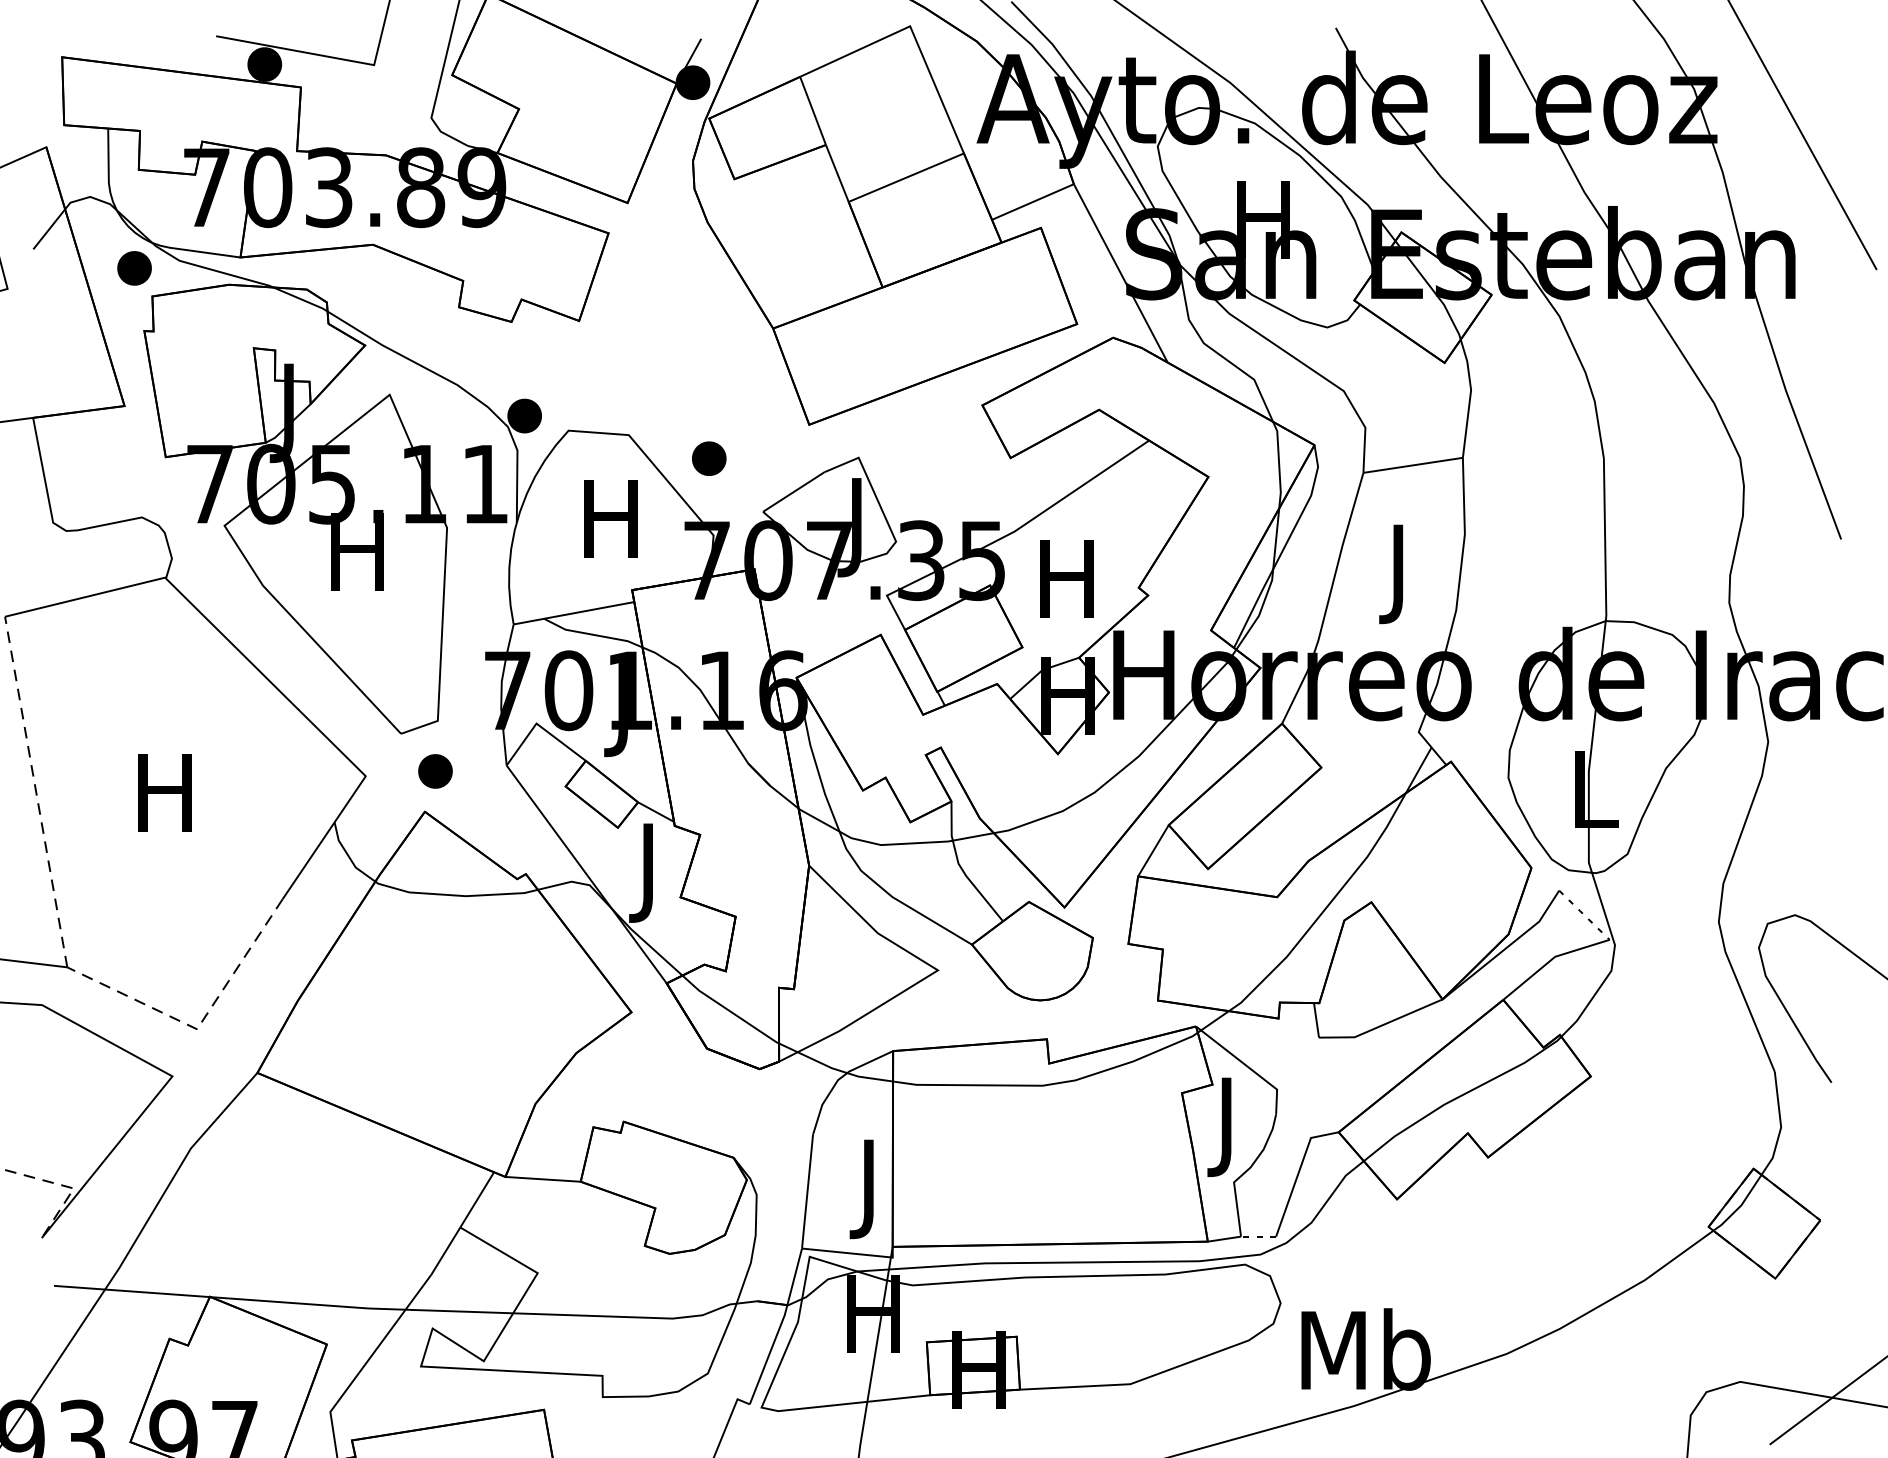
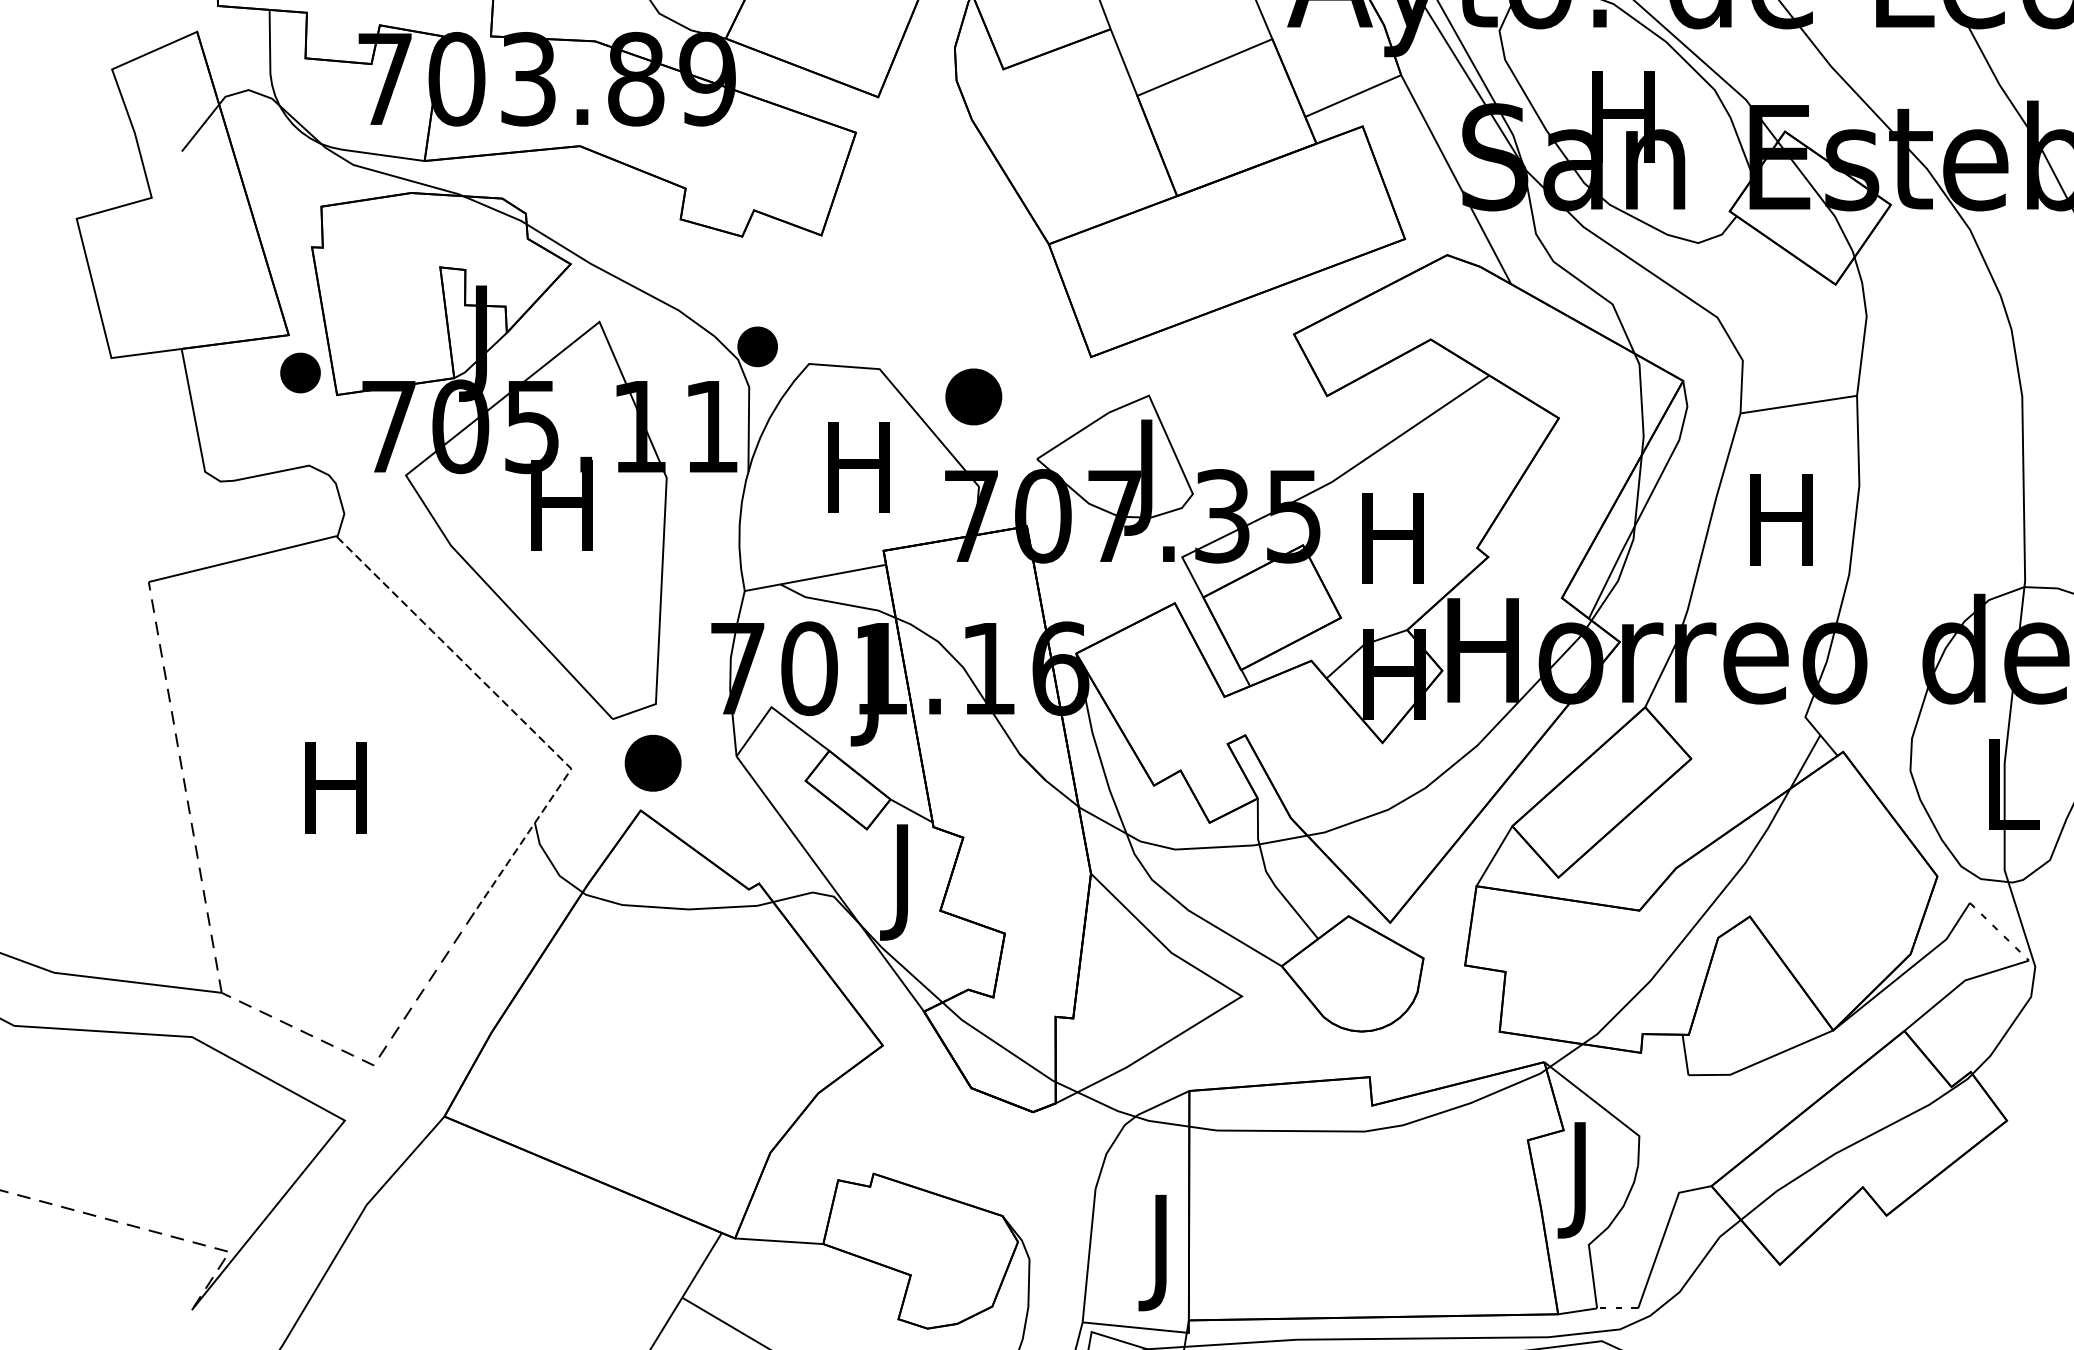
part: (134, 268) -> (300, 373), moved
part: (709, 458) -> (974, 396), size x1.4
text: (1398, 574) -> (1781, 532), J -> H
line: (319, 729) -> (517, 714), solid -> dashed
part: (435, 771) -> (653, 763), size x1.4

